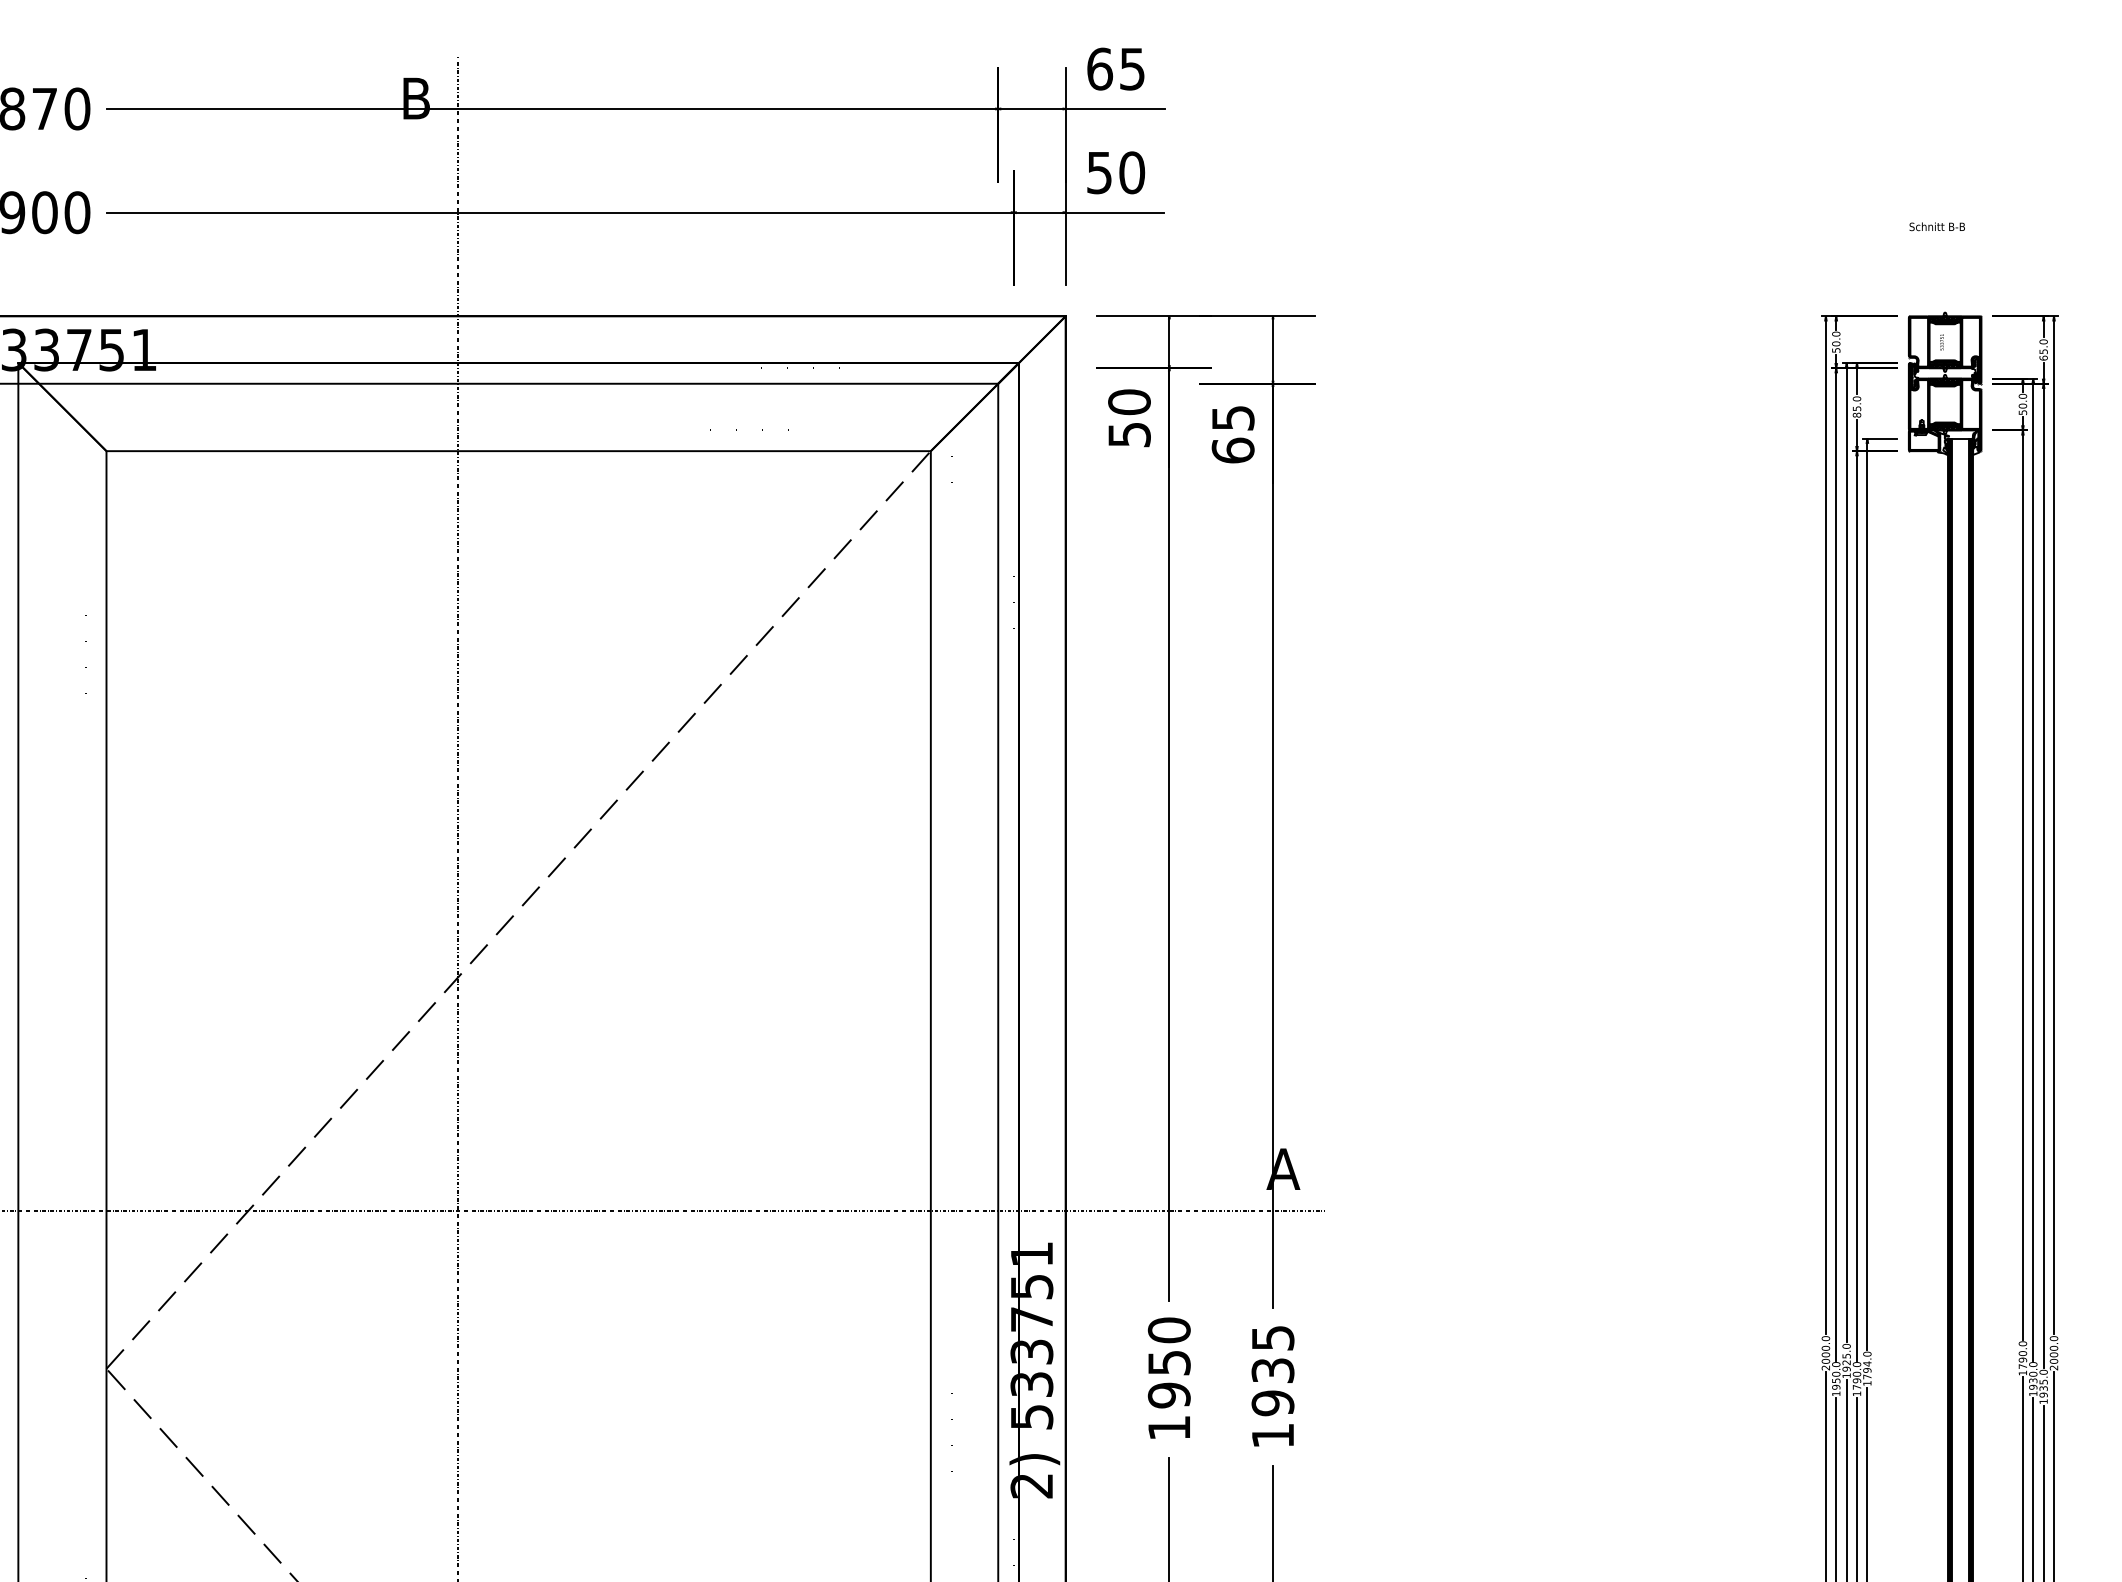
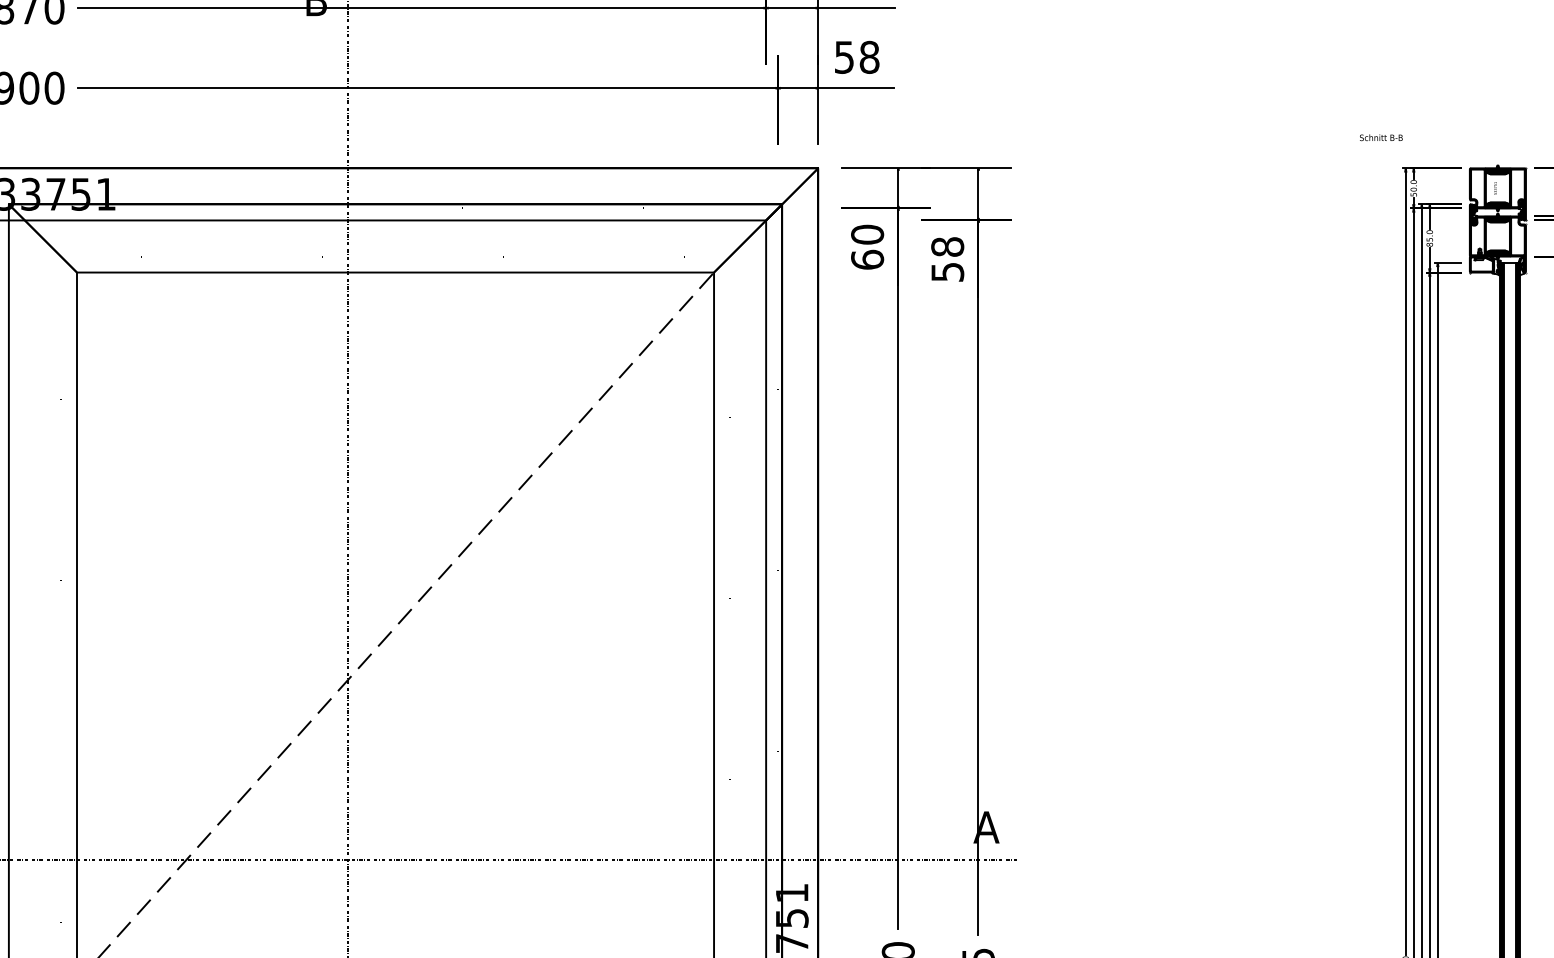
text: (1132, 172) -> (869, 57), 50 -> 58
text: (1936, 226) -> (1380, 137), moved
text: (1129, 434) -> (867, 259), 50 -> 60
text: (1232, 434) -> (947, 259), 65 -> 58

